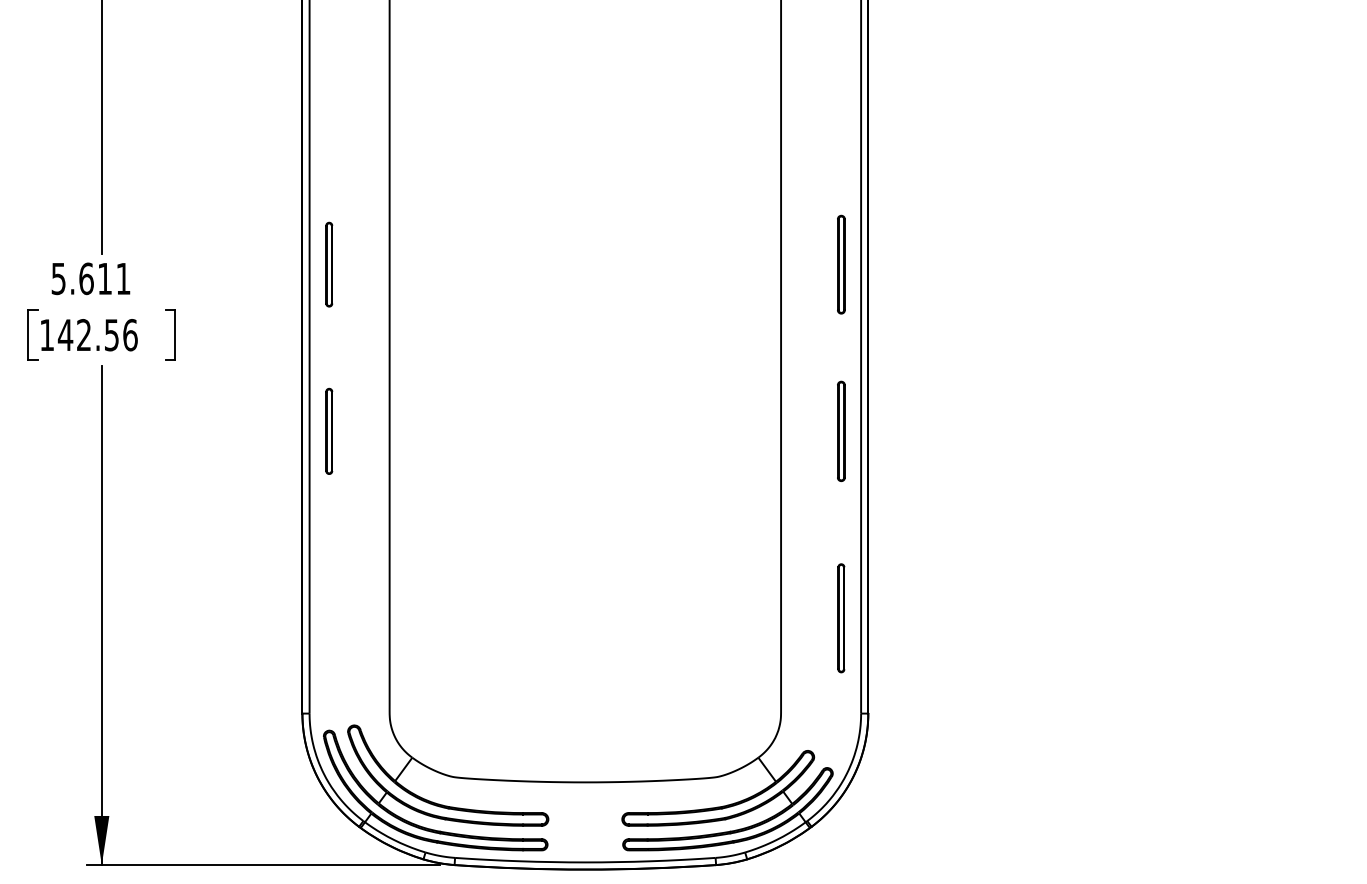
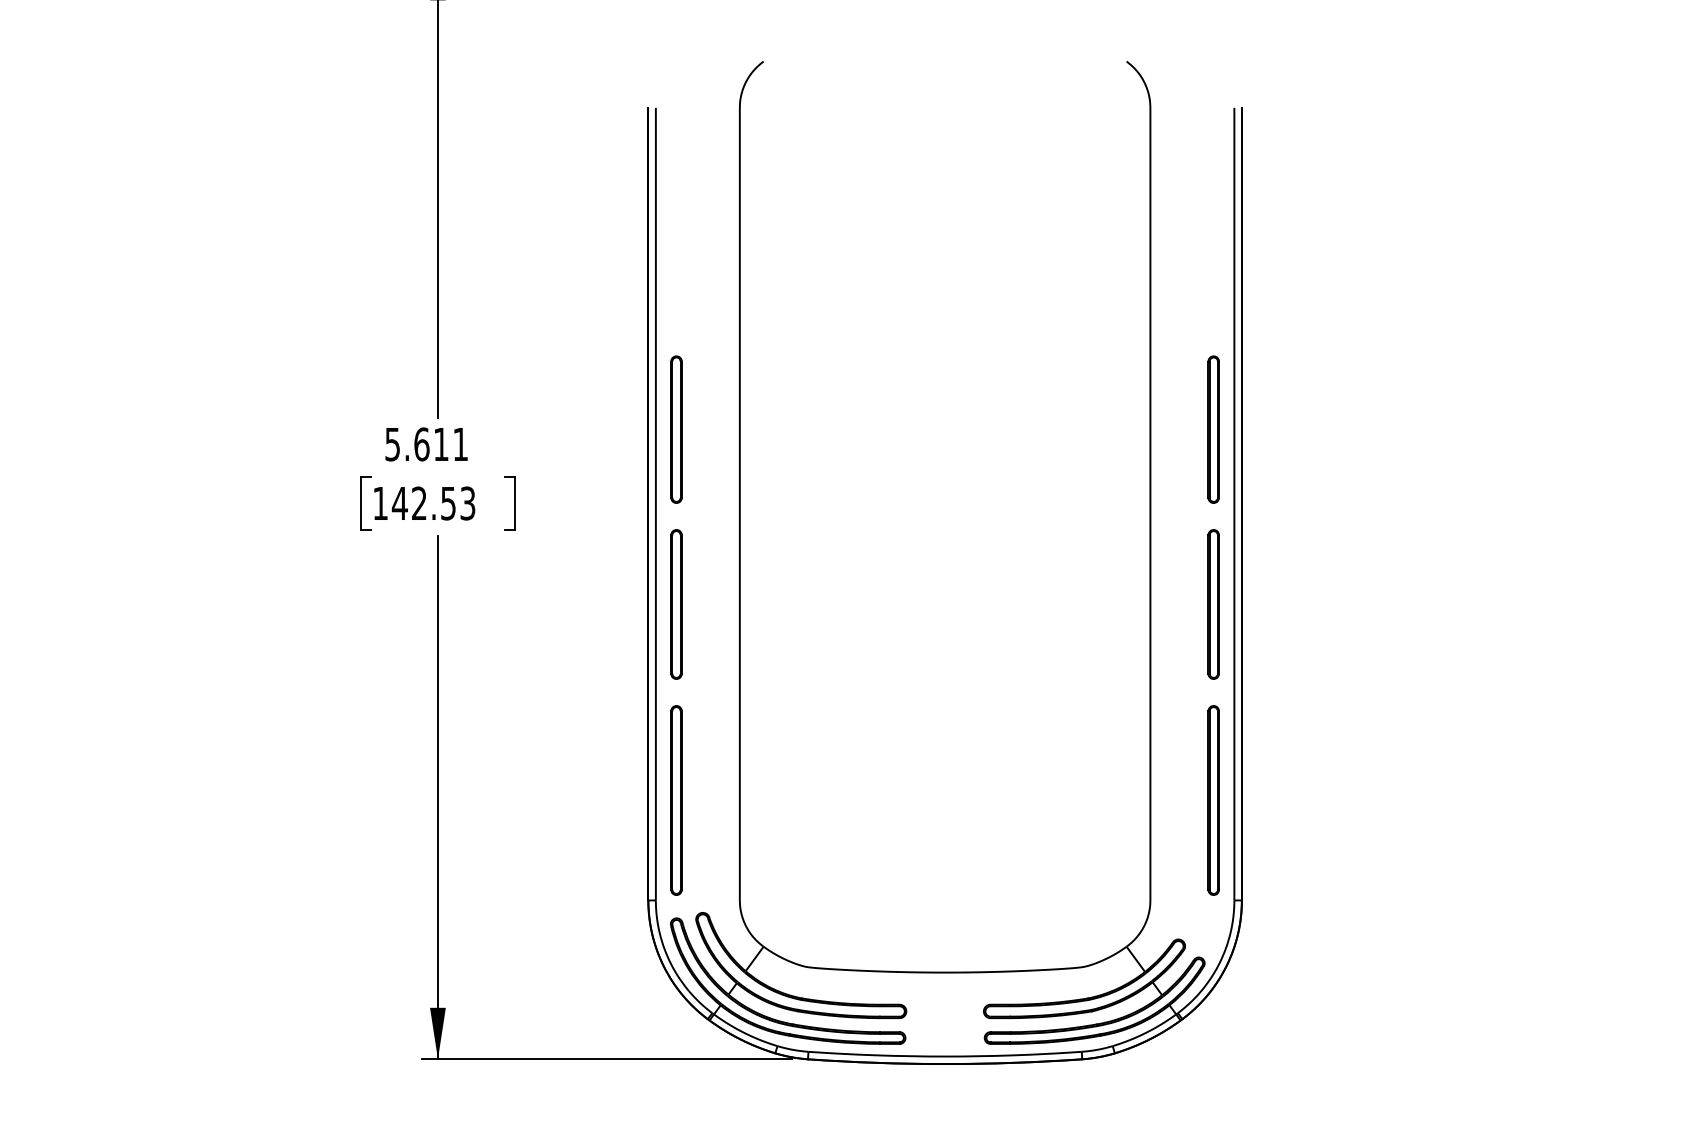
part: (329, 264) -> (676, 429), size x1.67
part: (841, 264) -> (1213, 429), size x1.43
text: (129, 335) -> (467, 503), 142.56 -> 142.53
part: (329, 431) -> (676, 604), size x1.67
part: (841, 431) -> (1213, 604), size x1.43
part: (329, 618) -> (676, 800), added
part: (841, 618) -> (1213, 800), size x1.67

